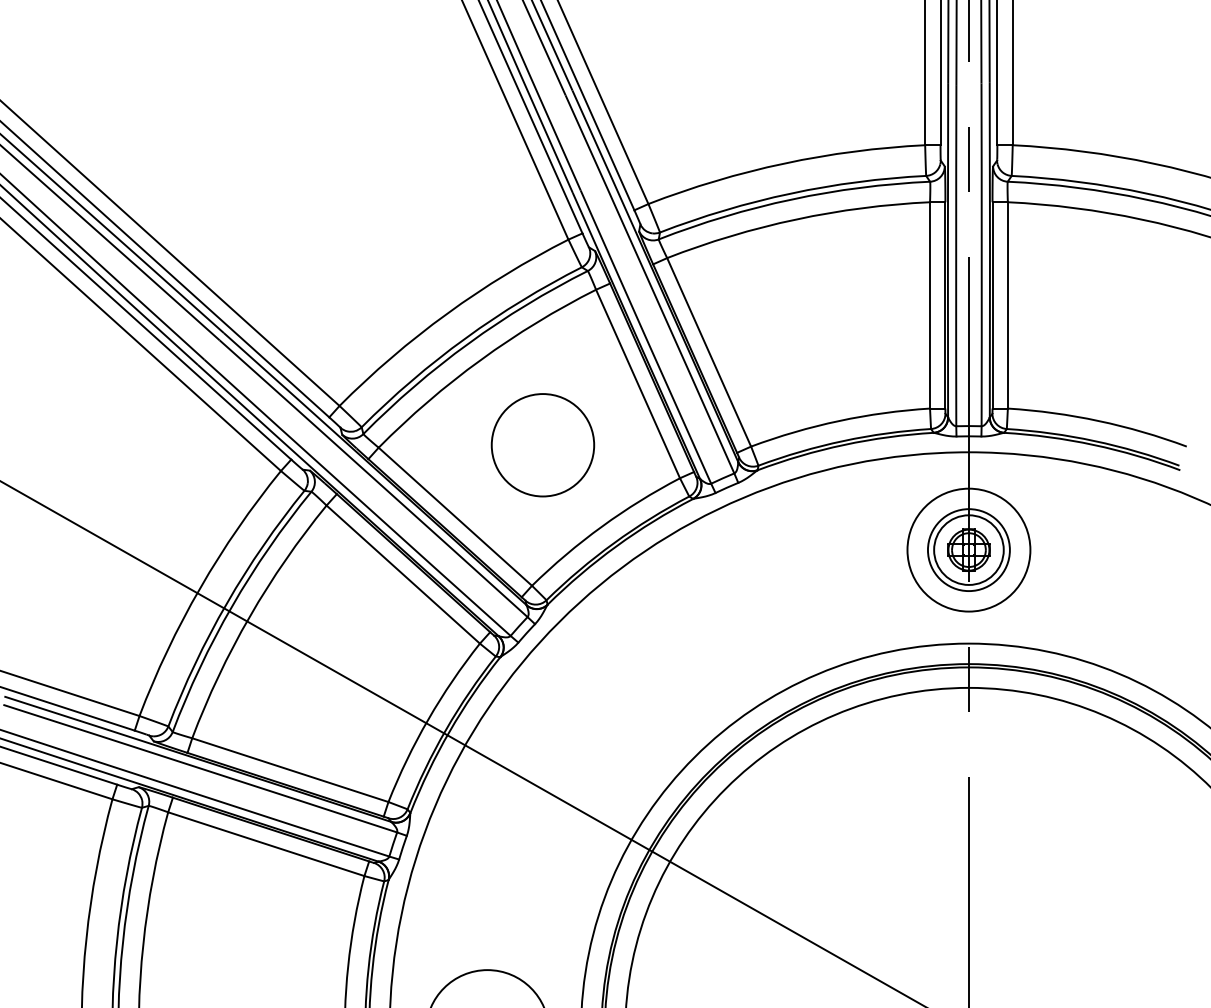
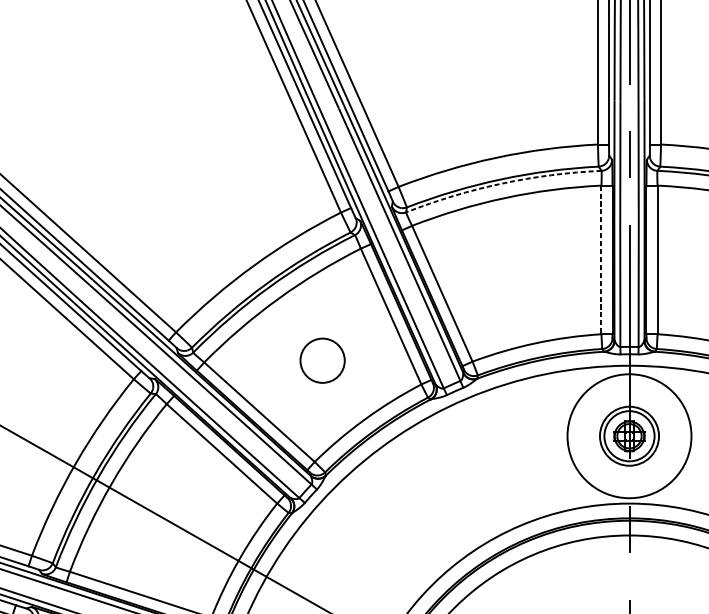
arc: (792, 199) -> (502, 183), solid -> dashed
line: (930, 305) -> (601, 260), solid -> dashed
circle: (542, 445) -> (322, 360), size x0.6
circle: (968, 549) -> (629, 435), size x1.4

